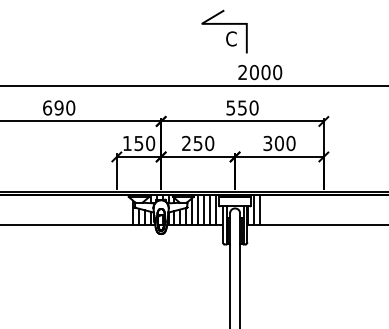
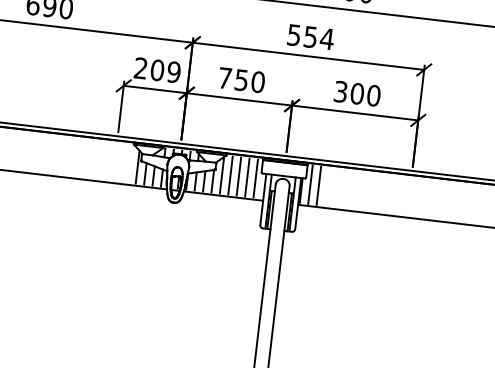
text: (253, 107) -> (326, 38), 550 -> 554
text: (186, 142) -> (225, 76), 250 -> 750
text: (138, 143) -> (156, 70), 150 -> 209

